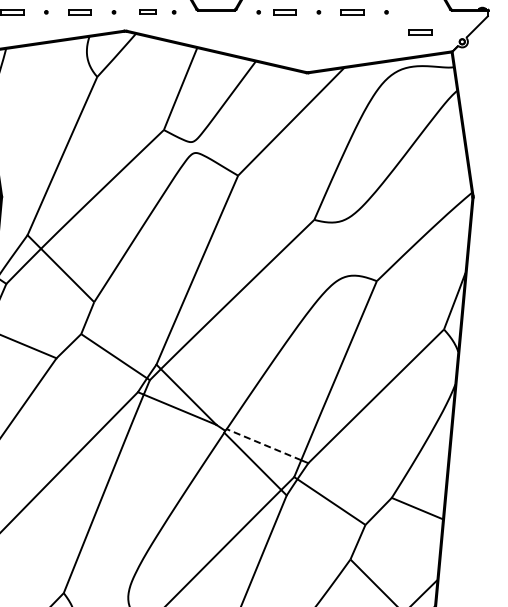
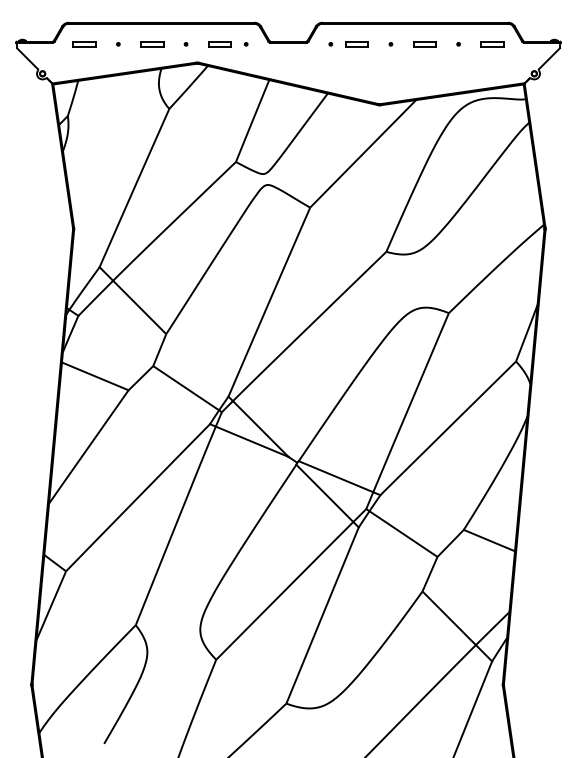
part: (147, 12) -> (219, 44), size x1.43
part: (420, 32) -> (492, 44), moved
line: (263, 444) -> (335, 476), dashed -> solid

